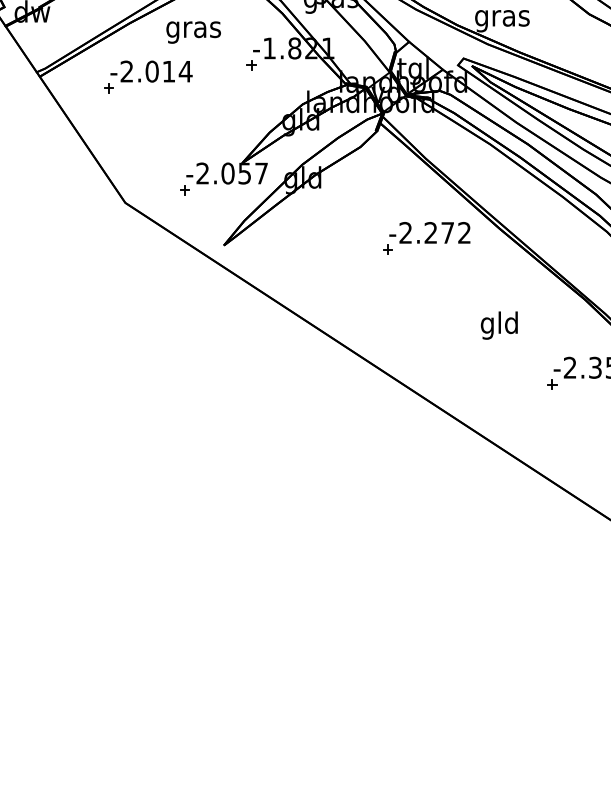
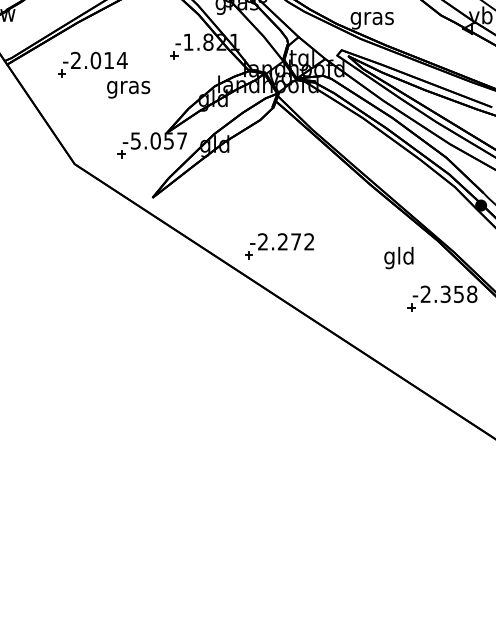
text: (193, 32) -> (128, 89), moved
text: (202, 172) -> (135, 140), -2.057 -> -5.057
part: (426, 238) -> (279, 246), moved
text: (498, 324) -> (398, 257), moved

